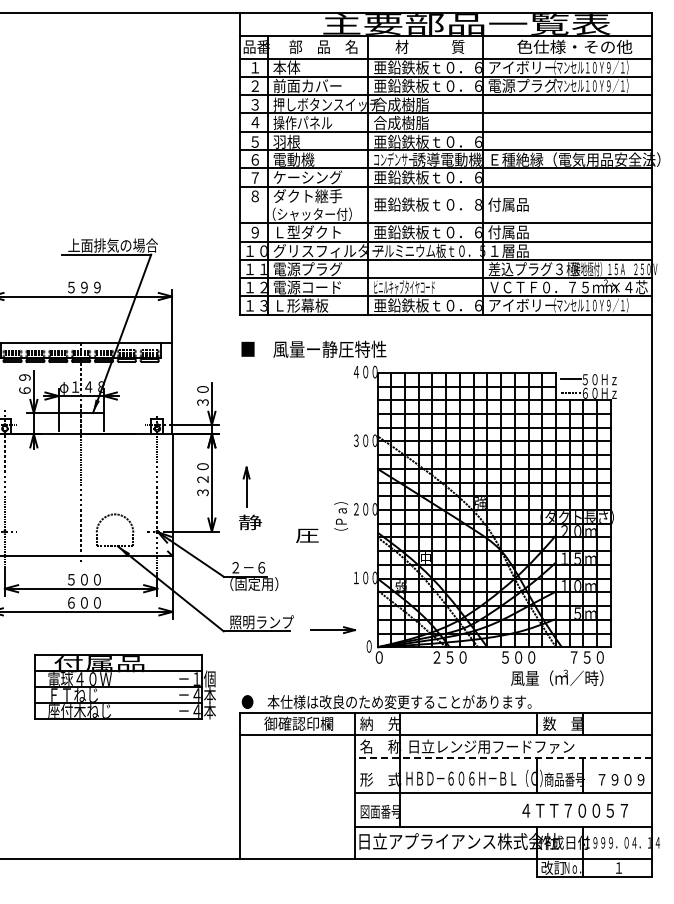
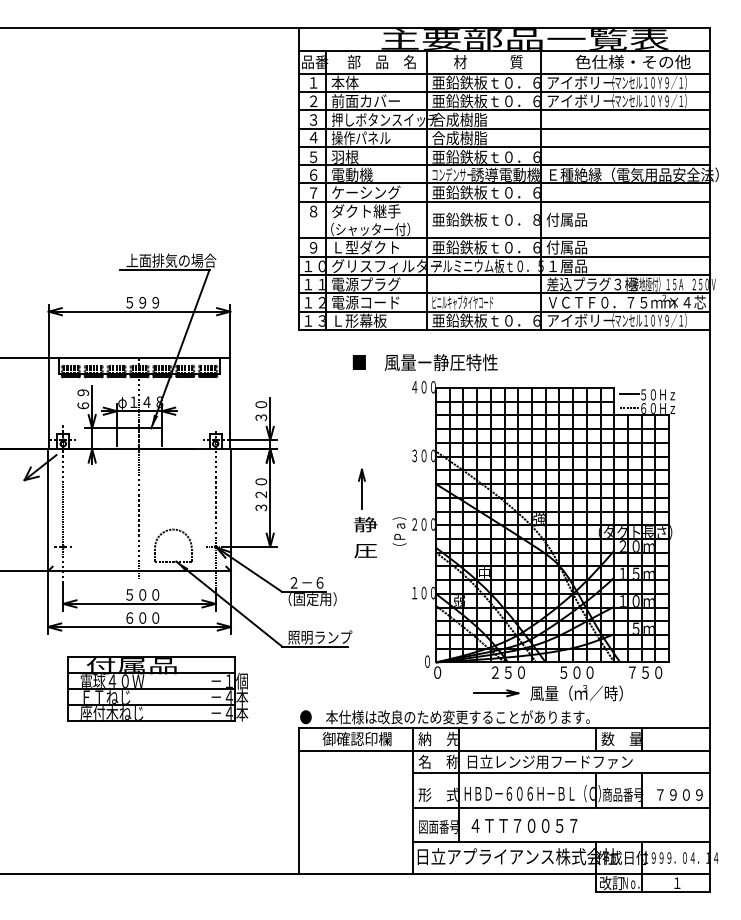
text: (523, 86) -> (581, 101), 電源プラグ -> アイボリー
text: (313, 349) -> (424, 362), moved
part: (250, 498) -> (365, 500), moved
part: (333, 630) -> (496, 693), moved
text: (557, 678) -> (576, 693), moved
part: (125, 686) -> (157, 688), moved
line: (503, 758) -> (561, 773), dashed -> solid
text: (575, 810) -> (524, 825), moved

